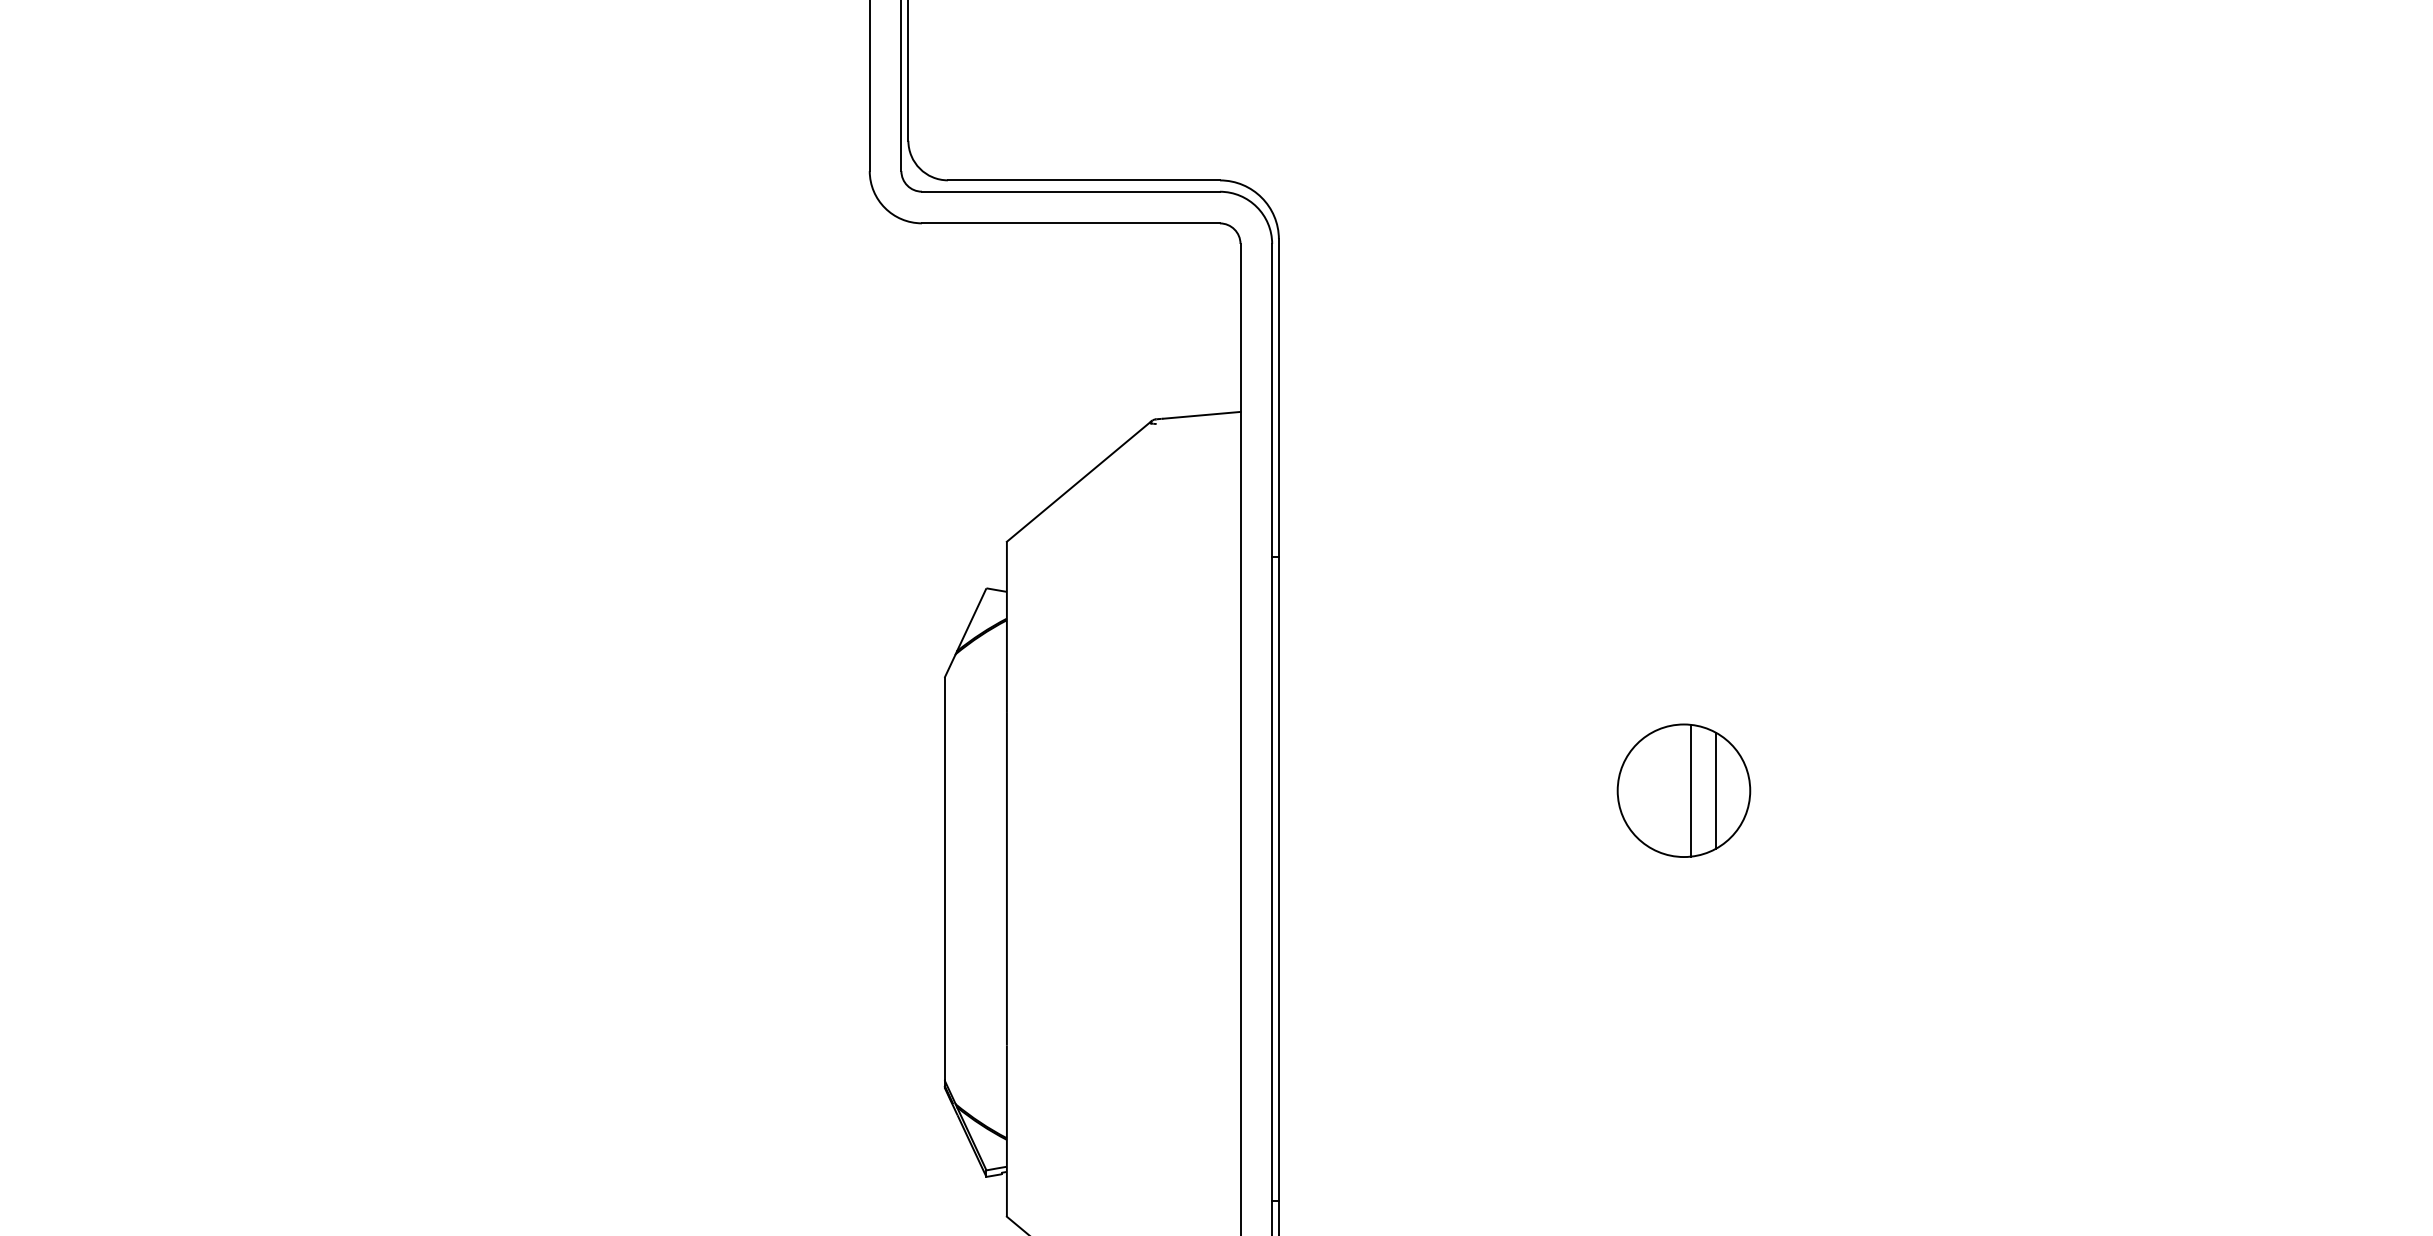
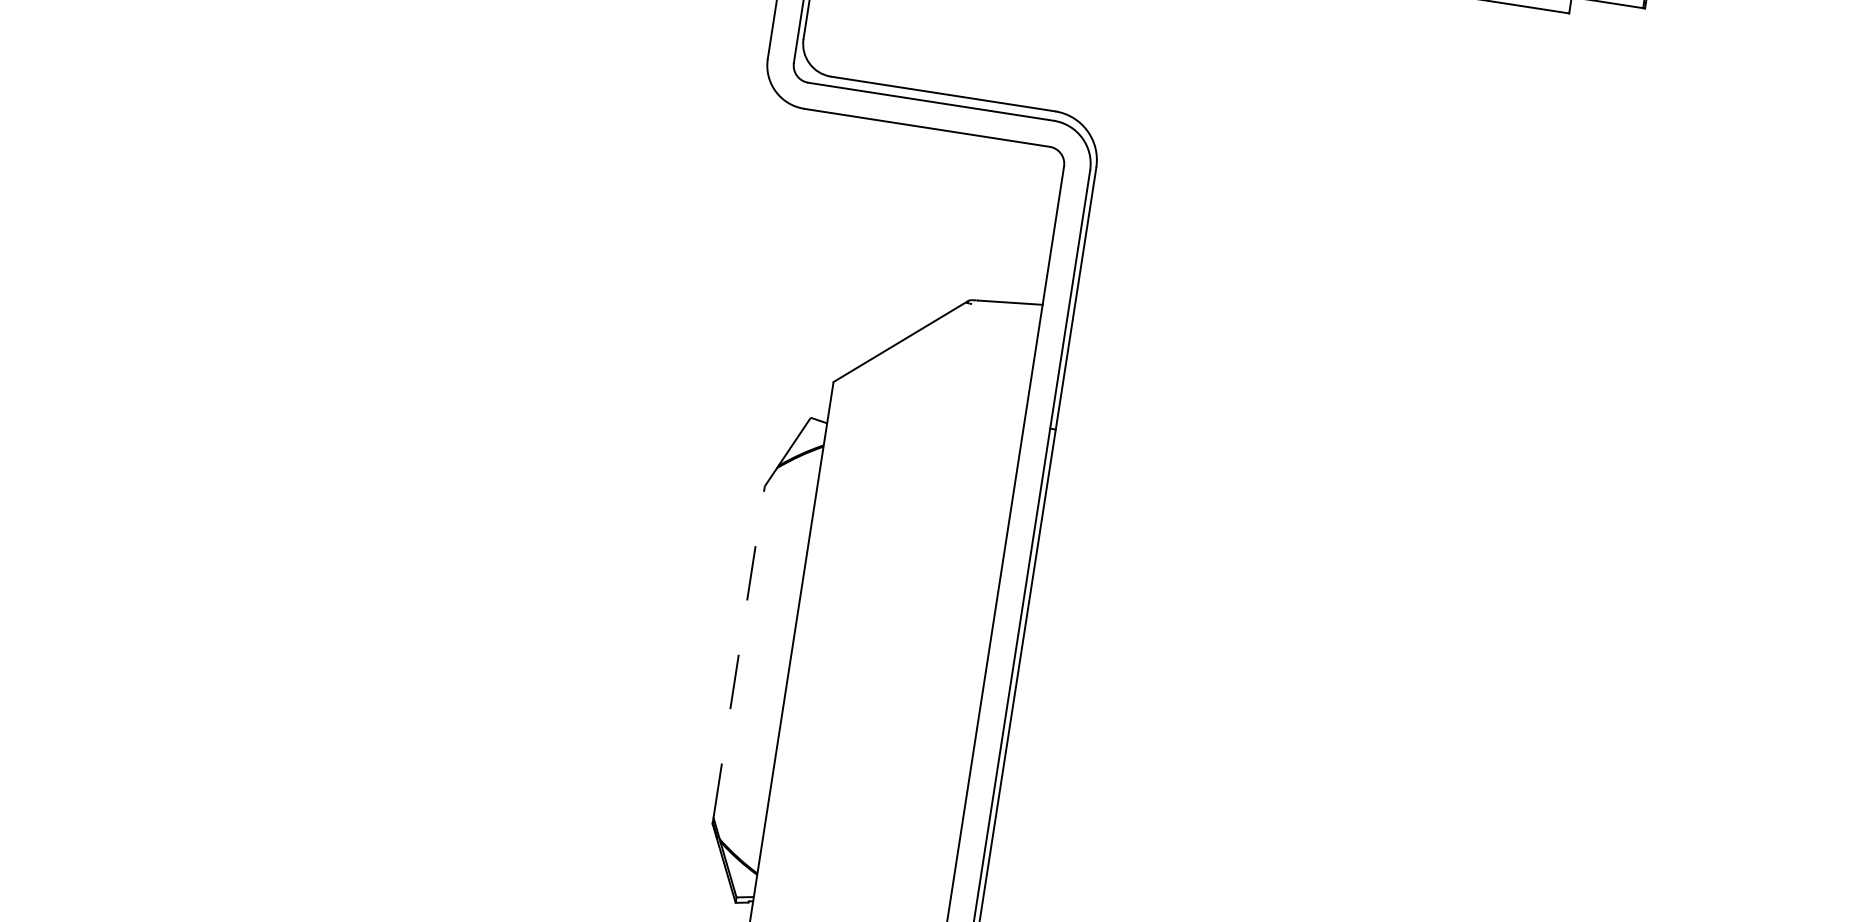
part: (1683, 790) -> (1359, 673), removed
line: (944, 878) -> (739, 651), solid -> dashed

